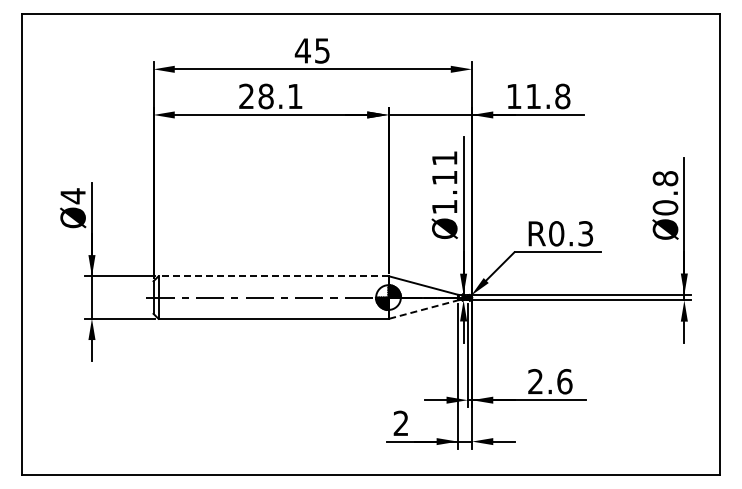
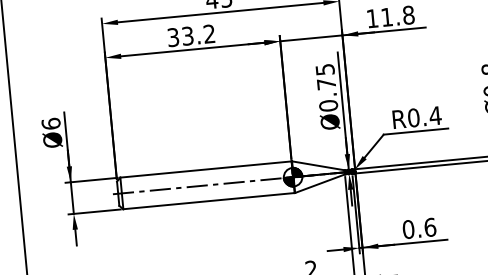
text: (270, 96) -> (191, 35), 28.1 -> 33.2
text: (444, 182) -> (326, 87), Ø1.11 -> Ø0.75
text: (72, 196) -> (50, 124), Ø4 -> Ø6
text: (585, 233) -> (435, 115), R0.3 -> R0.4
line: (273, 276) -> (206, 169), dashed -> solid
line: (423, 309) -> (320, 183), dashed -> solid
text: (535, 381) -> (408, 229), 2.6 -> 0.6

